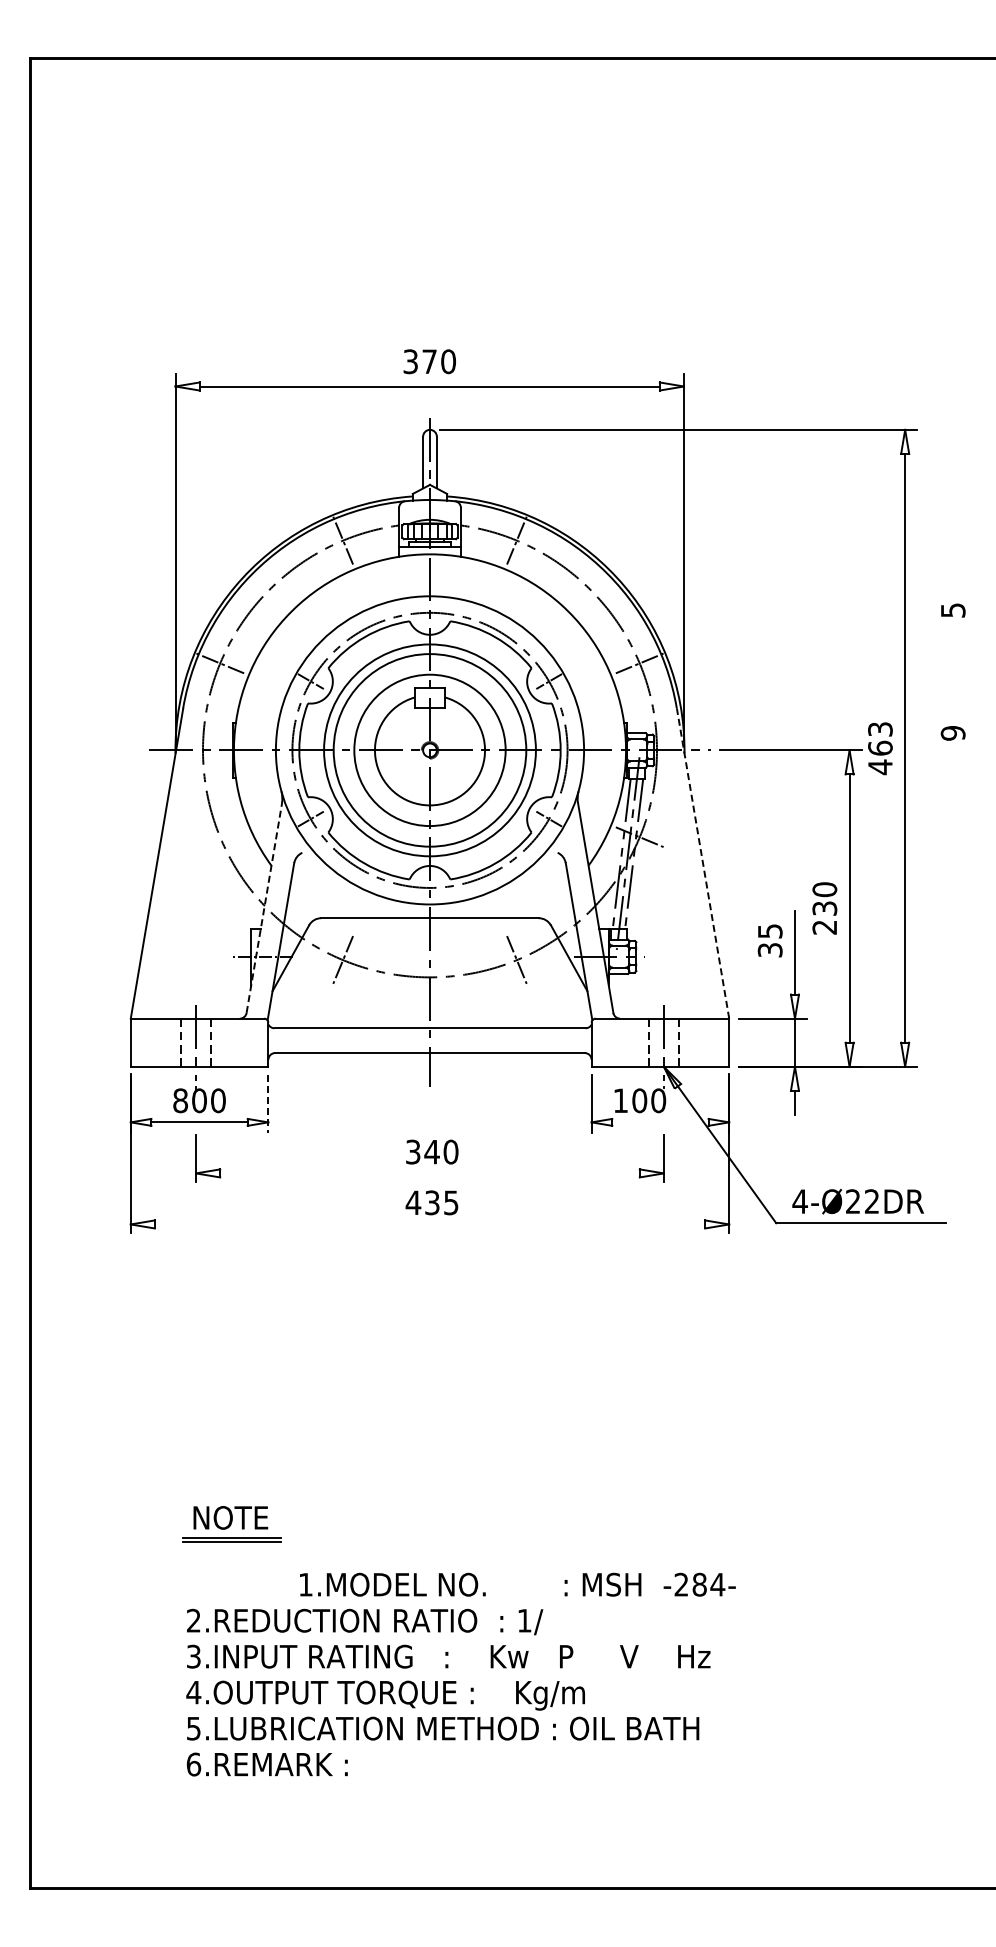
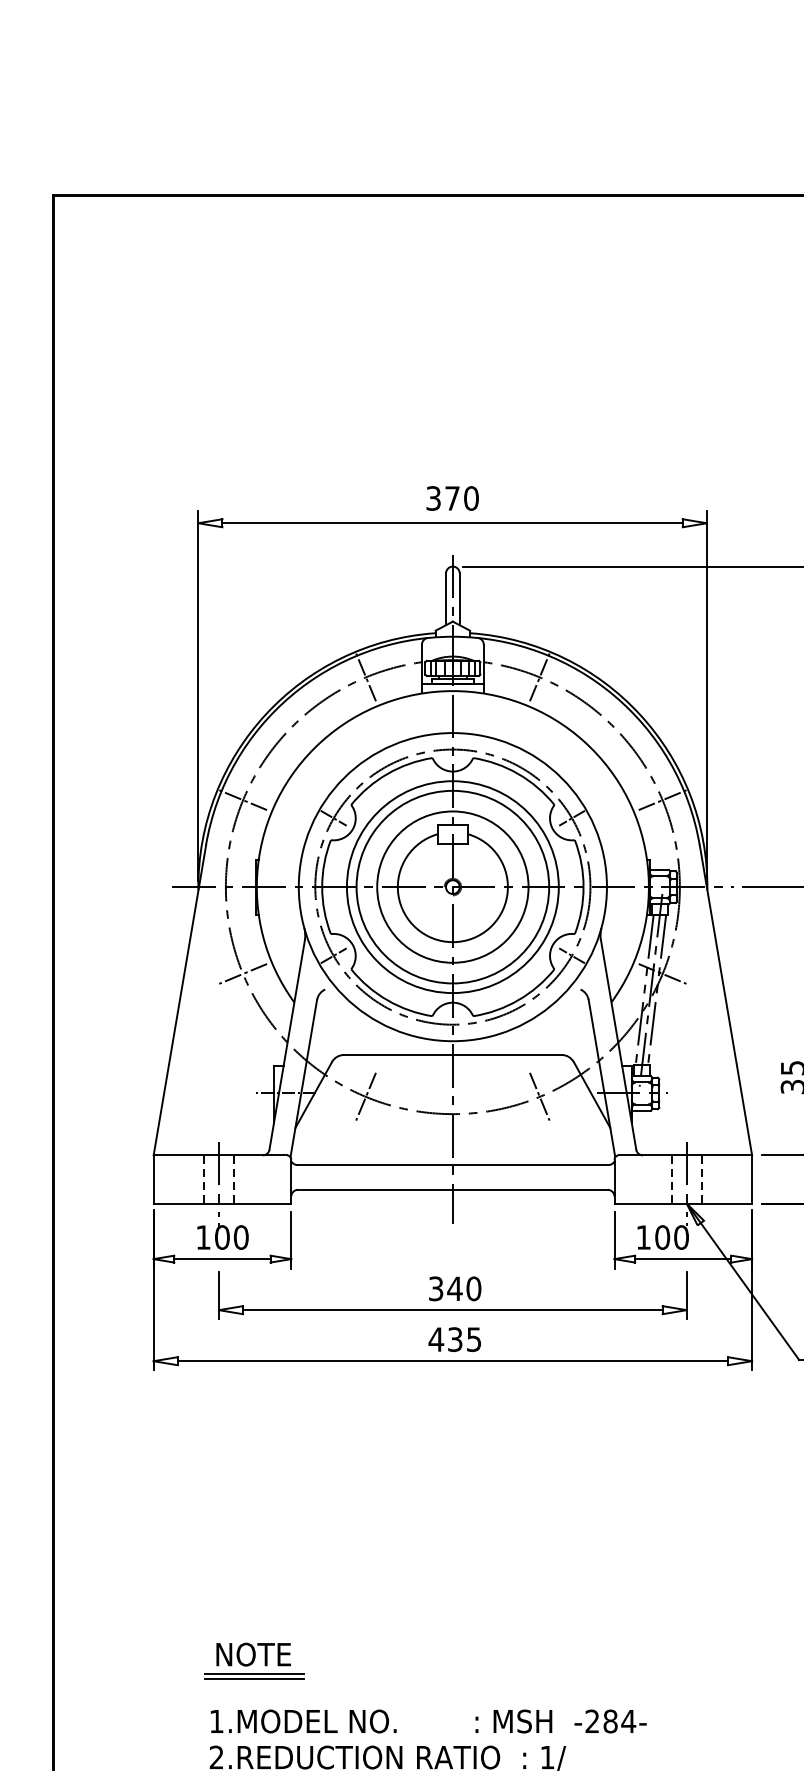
line: (220, 837) -> (243, 974), added
line: (703, 863) -> (726, 1000), dashed -> solid
line: (264, 907) -> (287, 1044), dashed -> solid
text: (180, 1100) -> (203, 1237), 800 -> 100
line: (268, 1103) -> (291, 1240), dashed -> solid
line: (660, 1122) -> (683, 1259), added
line: (429, 1173) -> (452, 1310), added
line: (429, 1224) -> (452, 1361), added
text: (517, 1584) -> (428, 1721), moved

